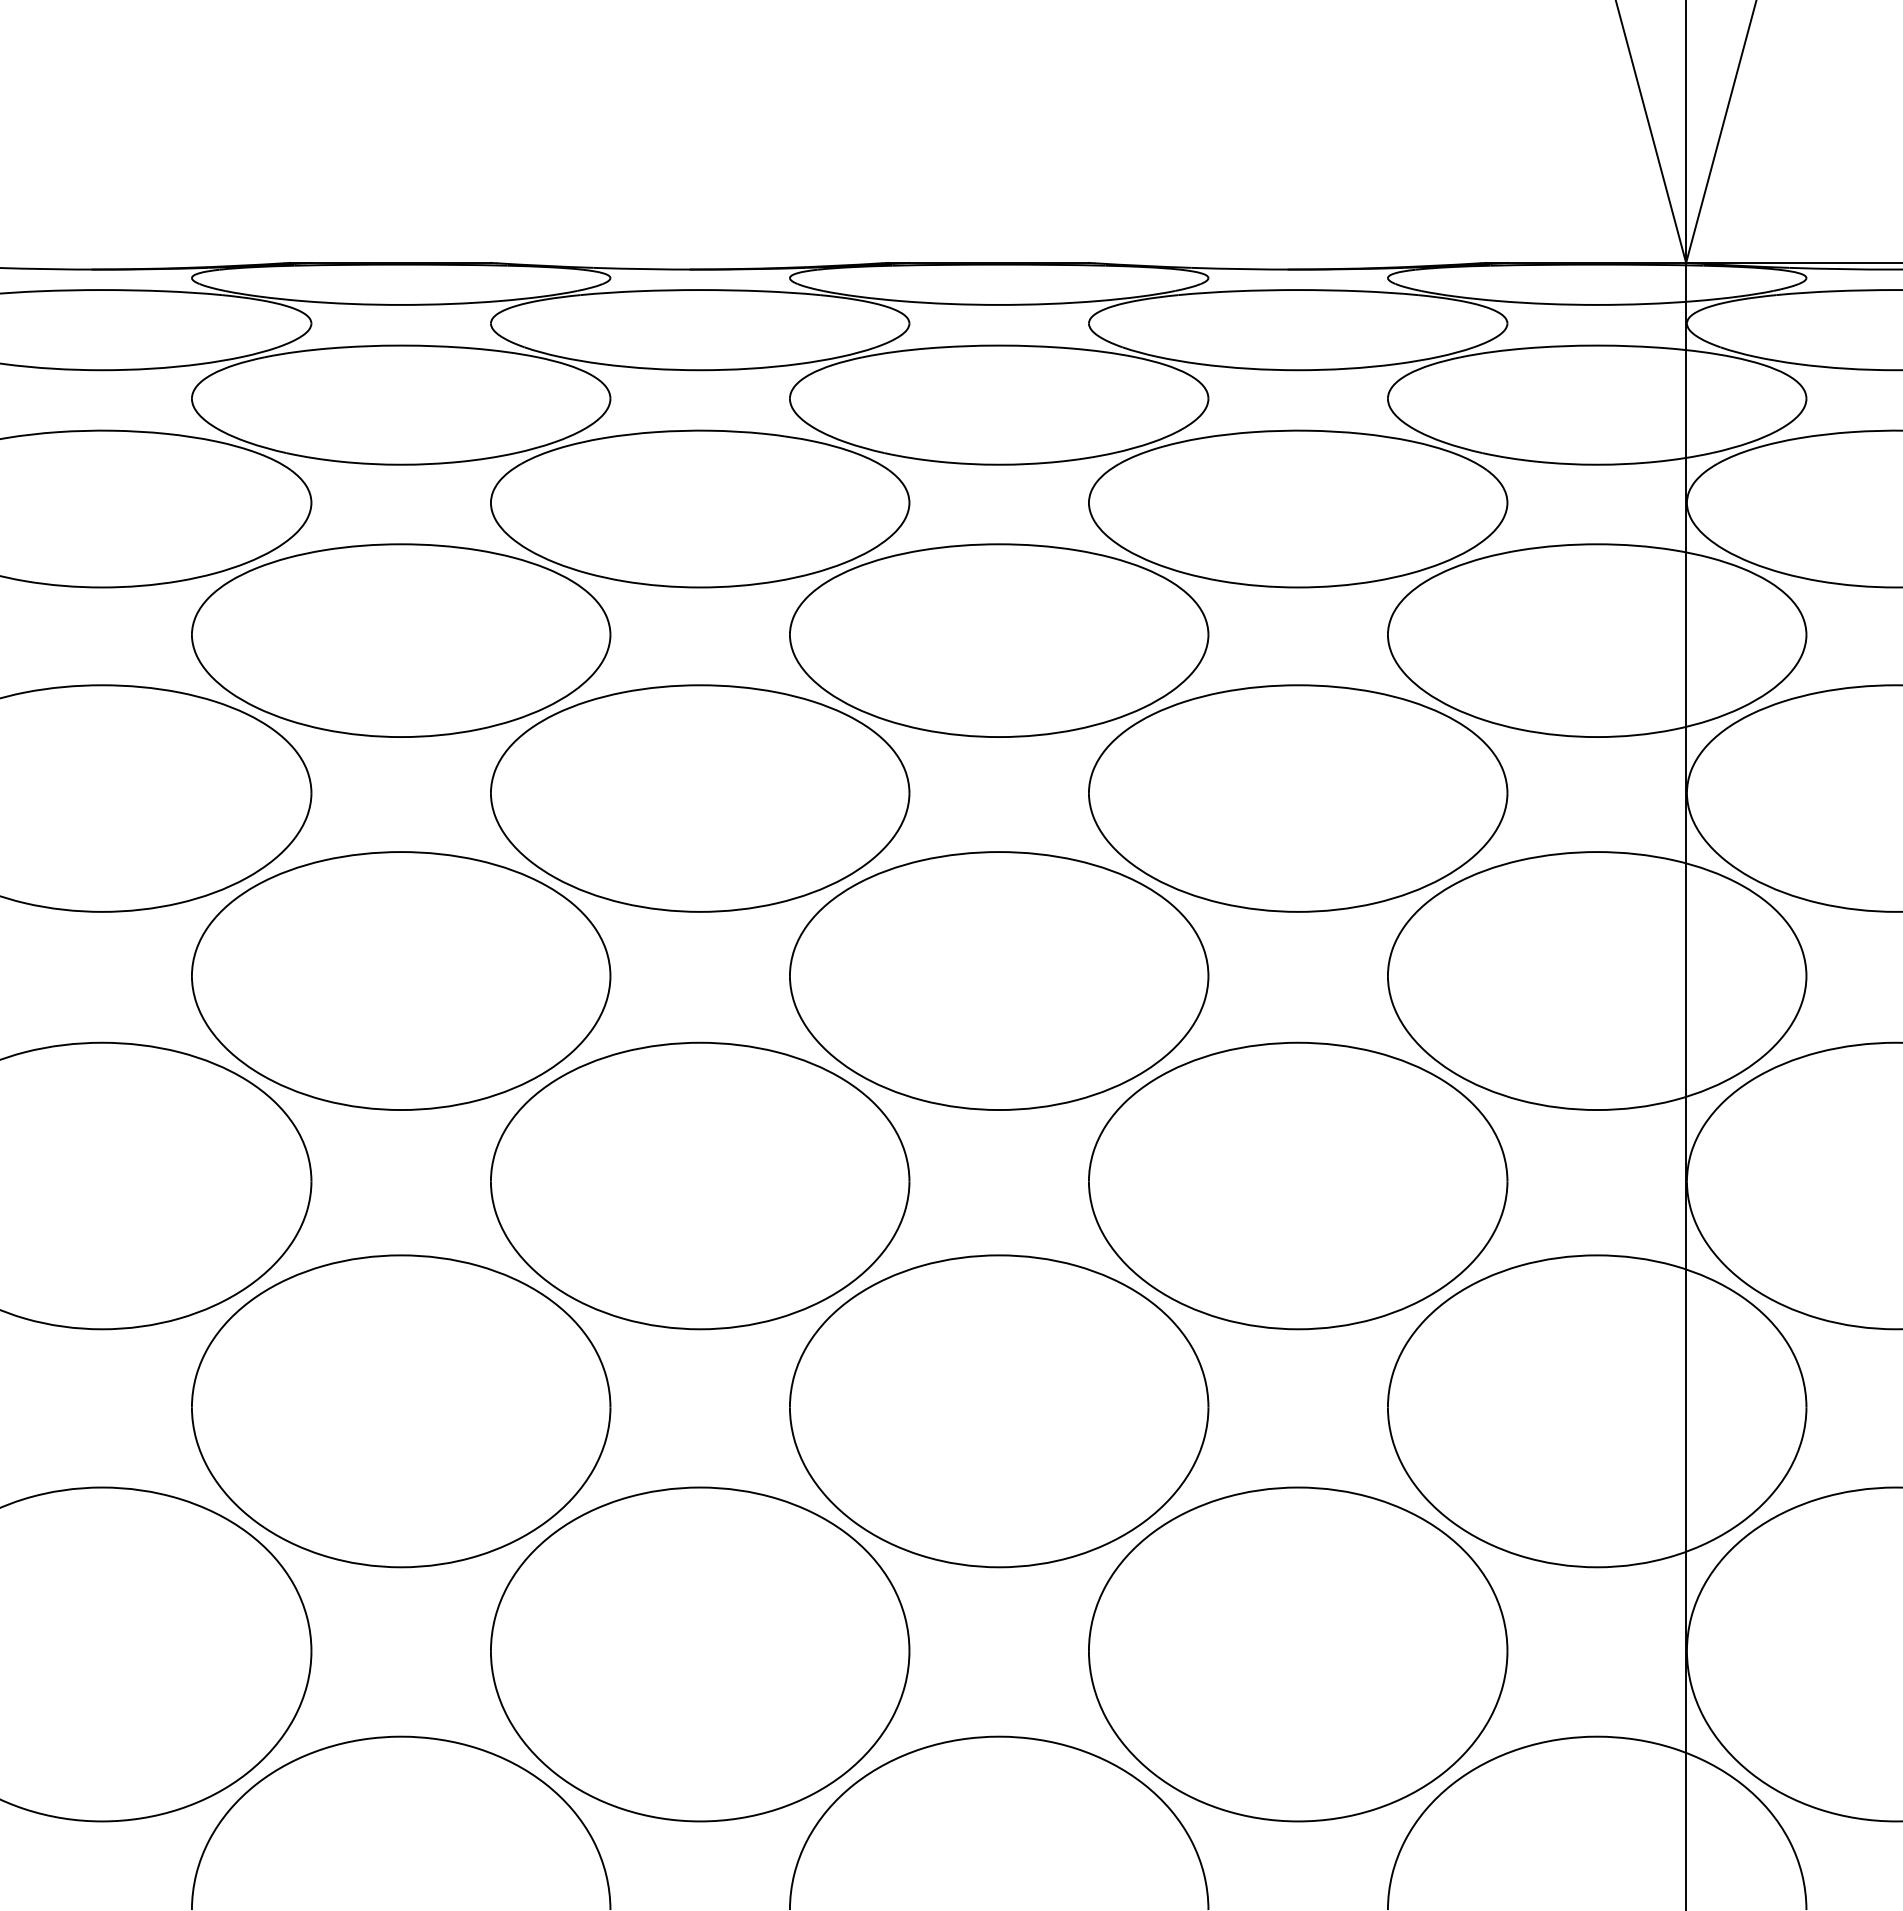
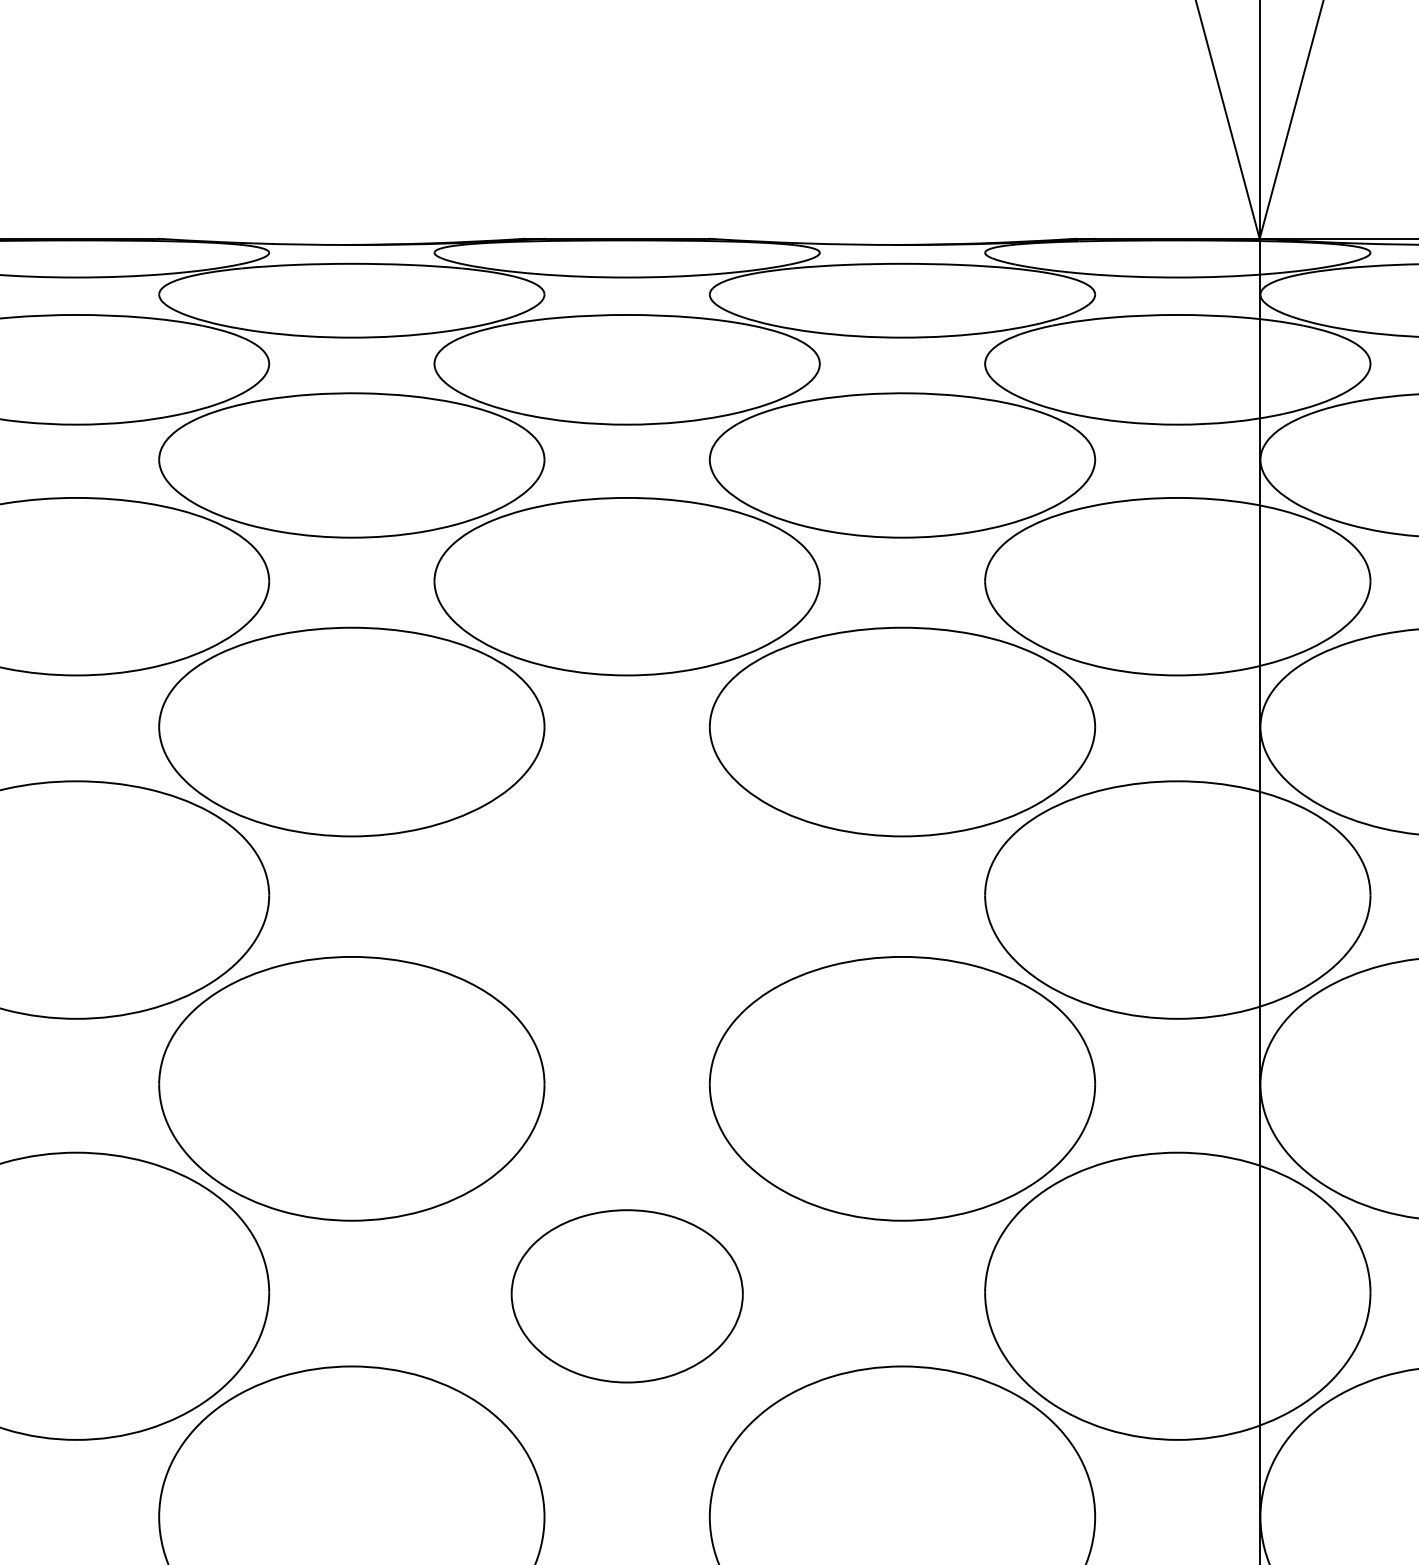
part: (999, 980) -> (627, 899), removed
part: (999, 1411) -> (627, 1296), size x0.6

